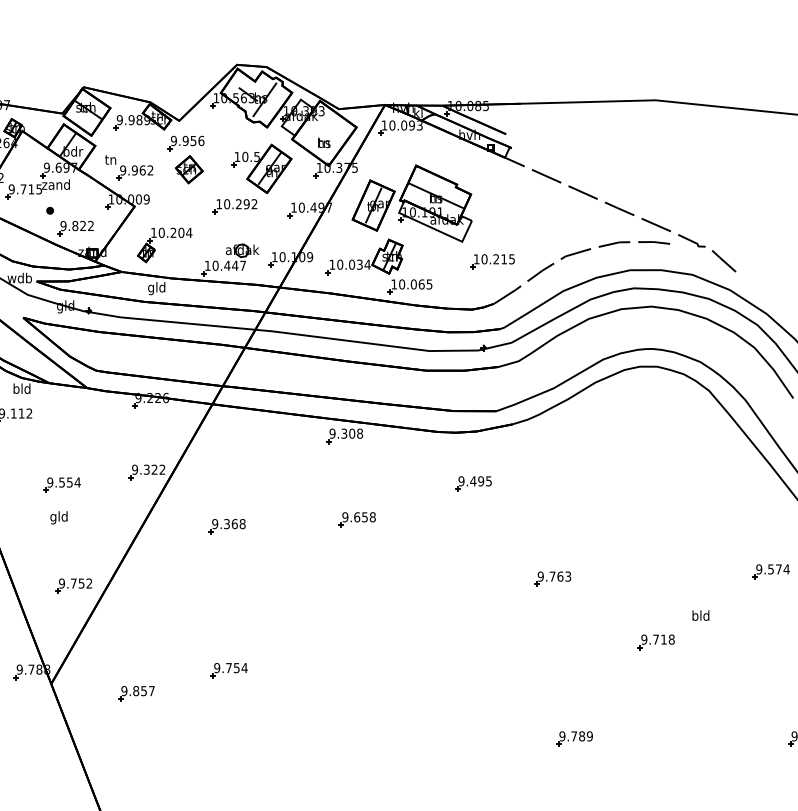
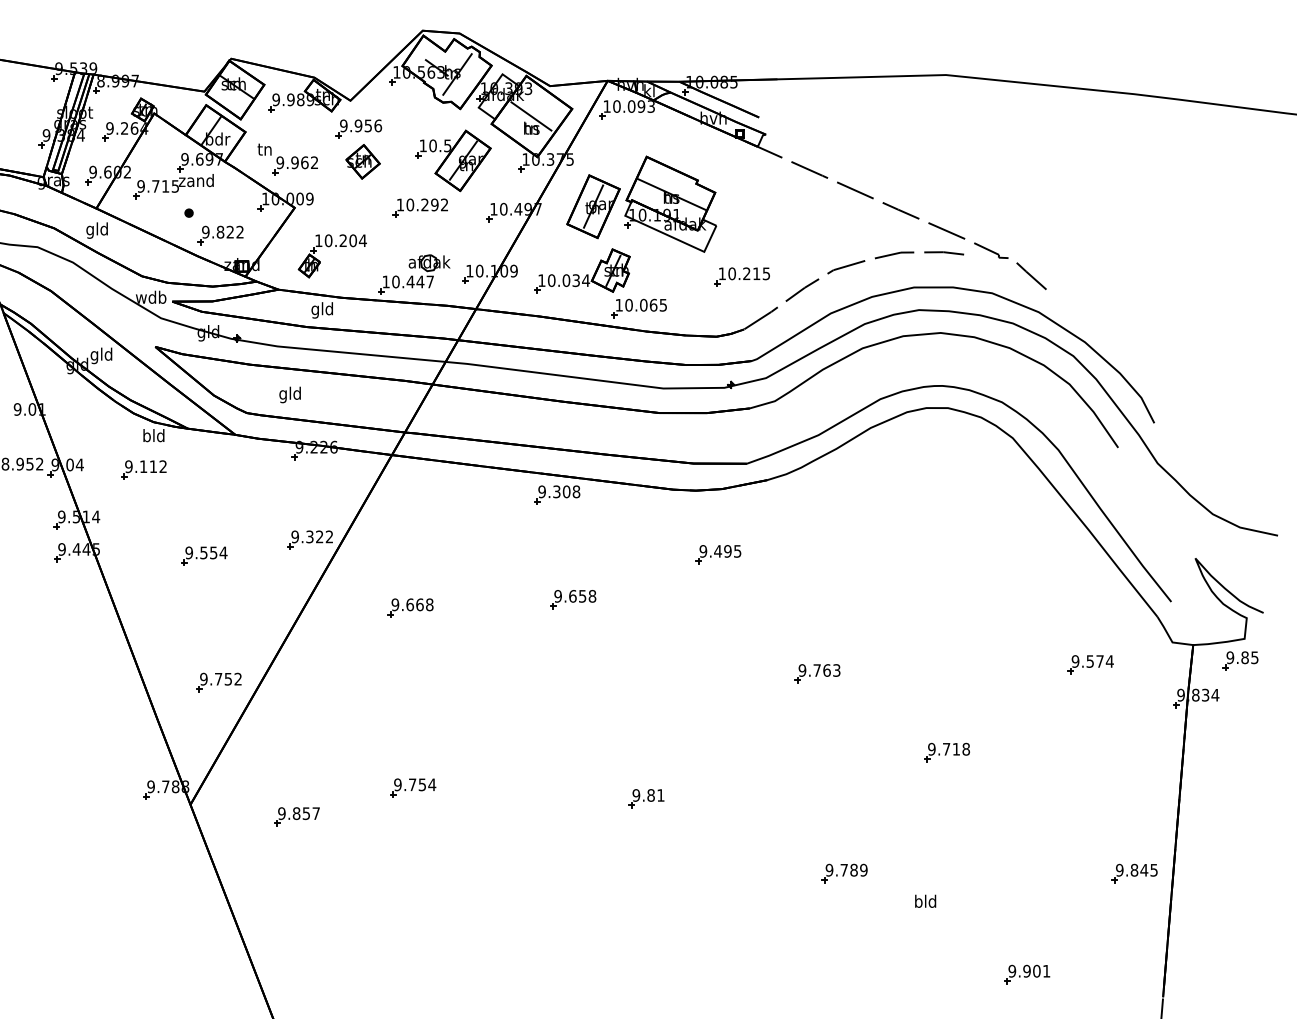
line: (324, 133) -> (531, 116), added
text: (58, 517) -> (289, 394), moved
text: (226, 523) -> (409, 604), 9.368 -> 9.668
text: (700, 615) -> (925, 900), moved
part: (416, 678) -> (646, 798), added

